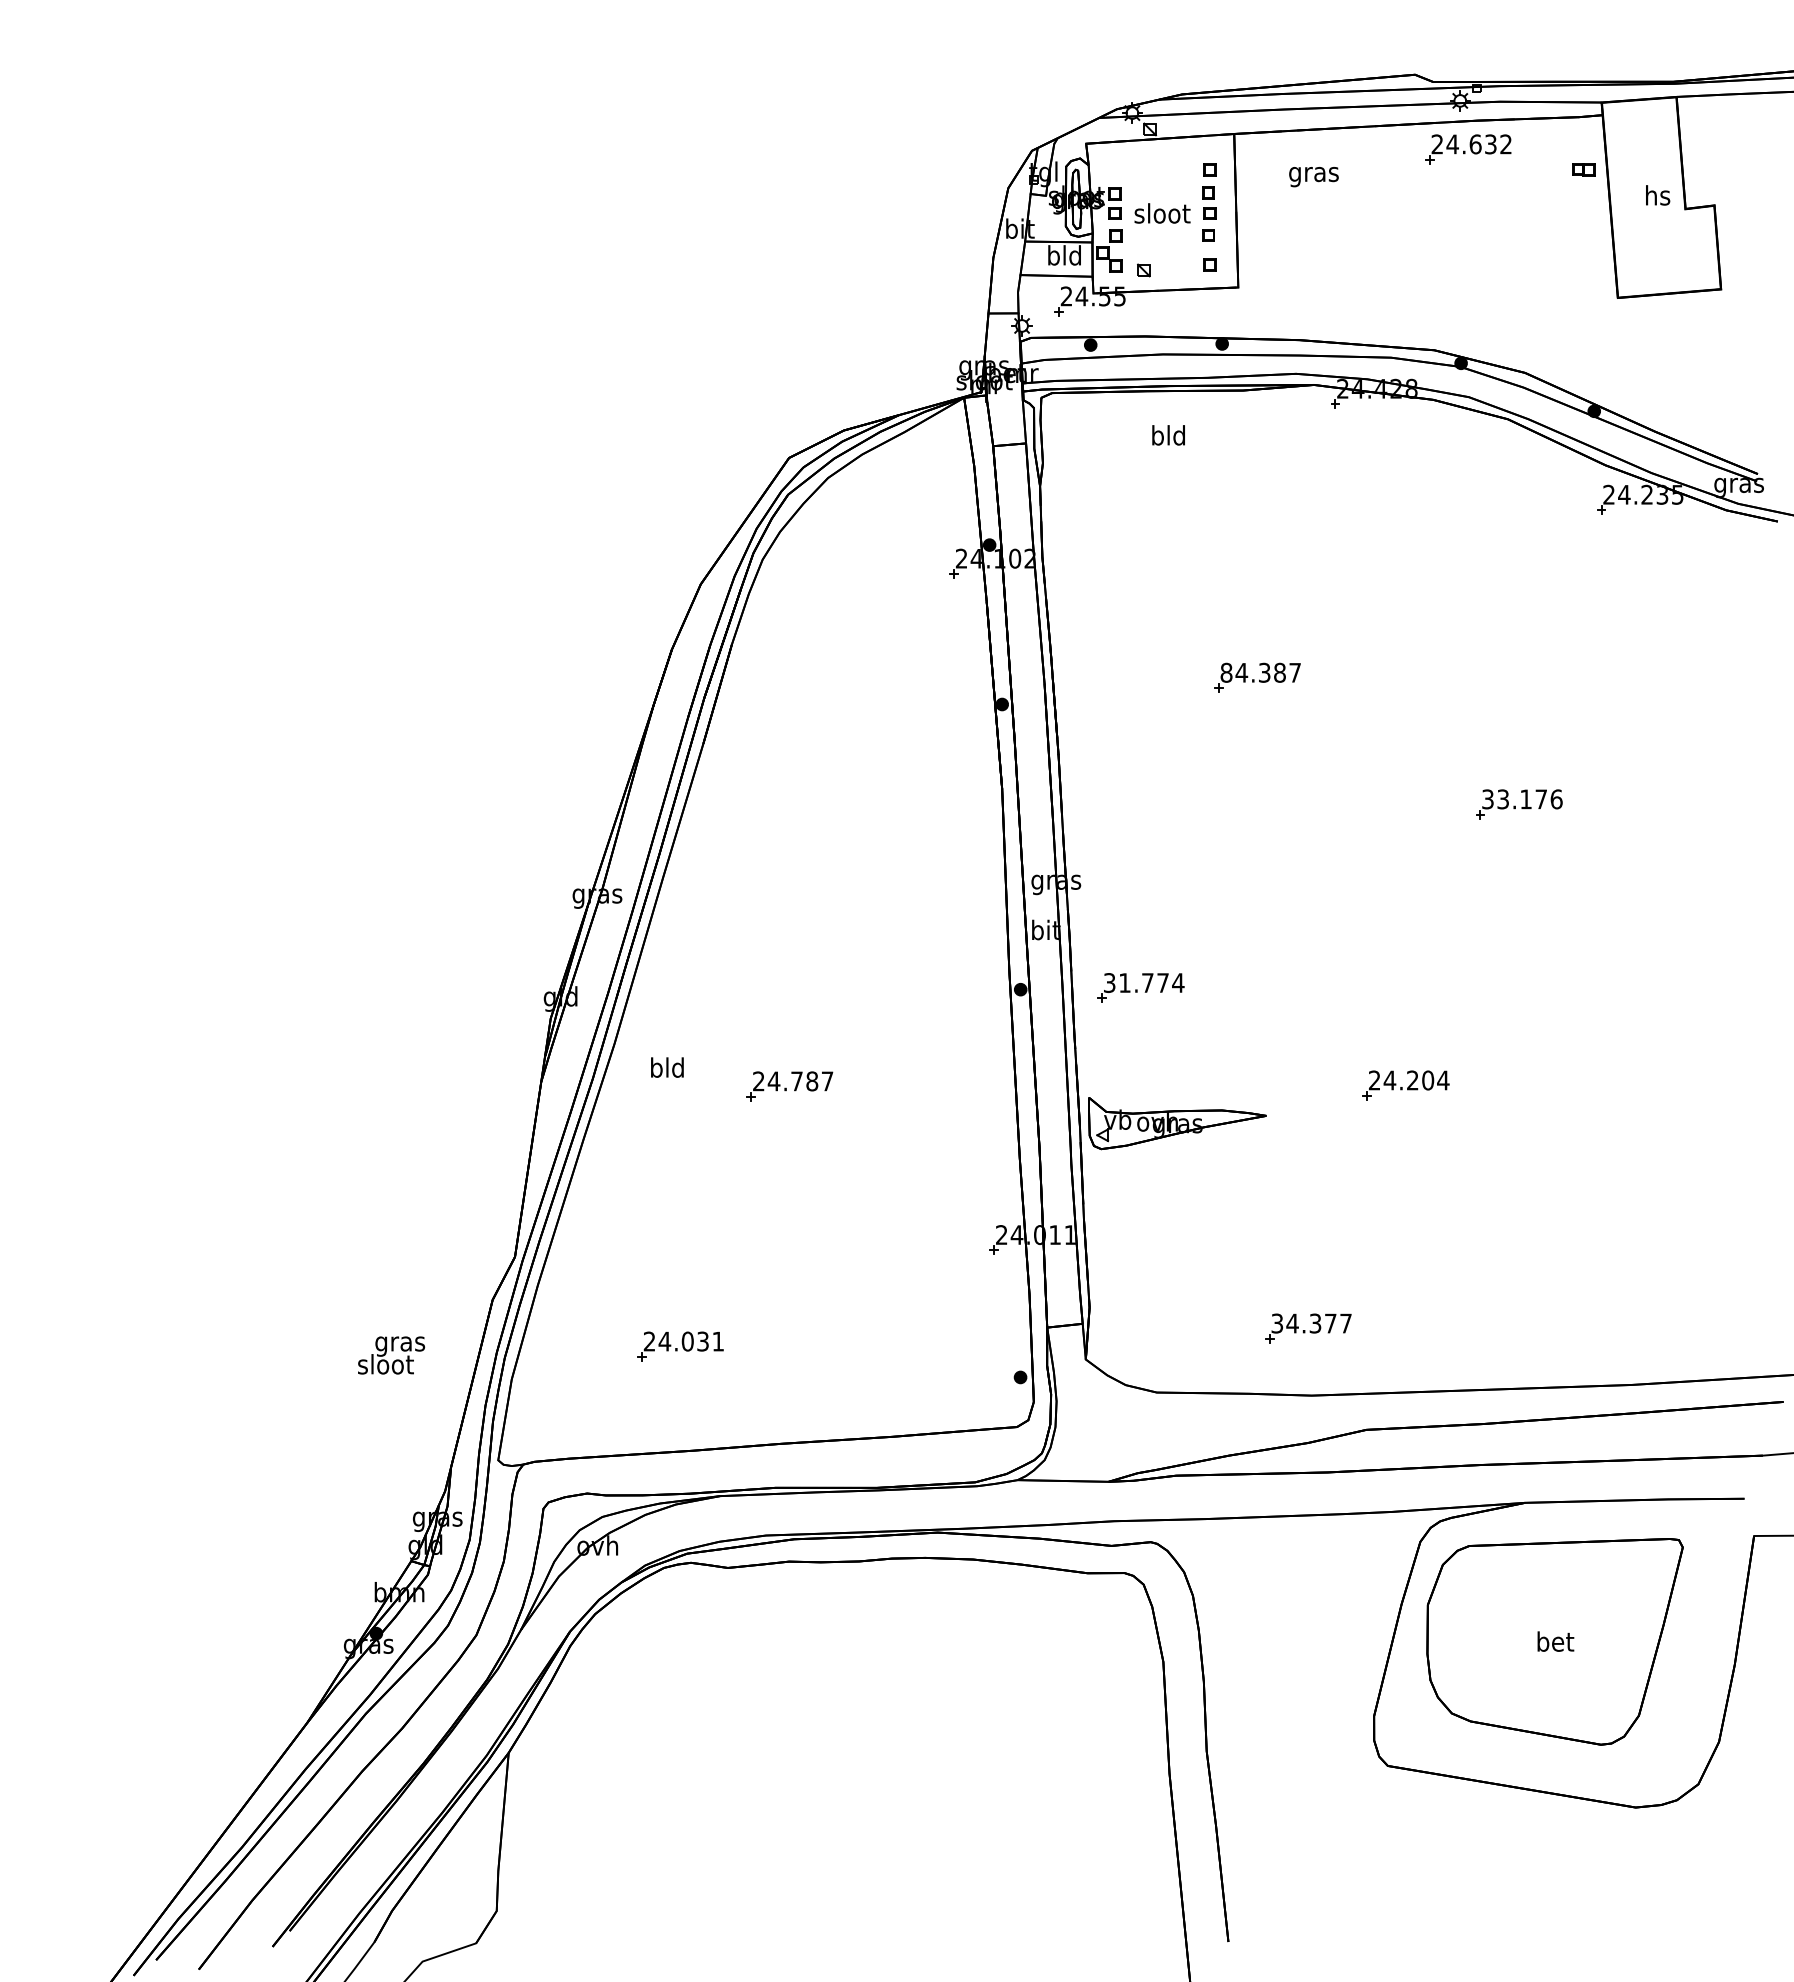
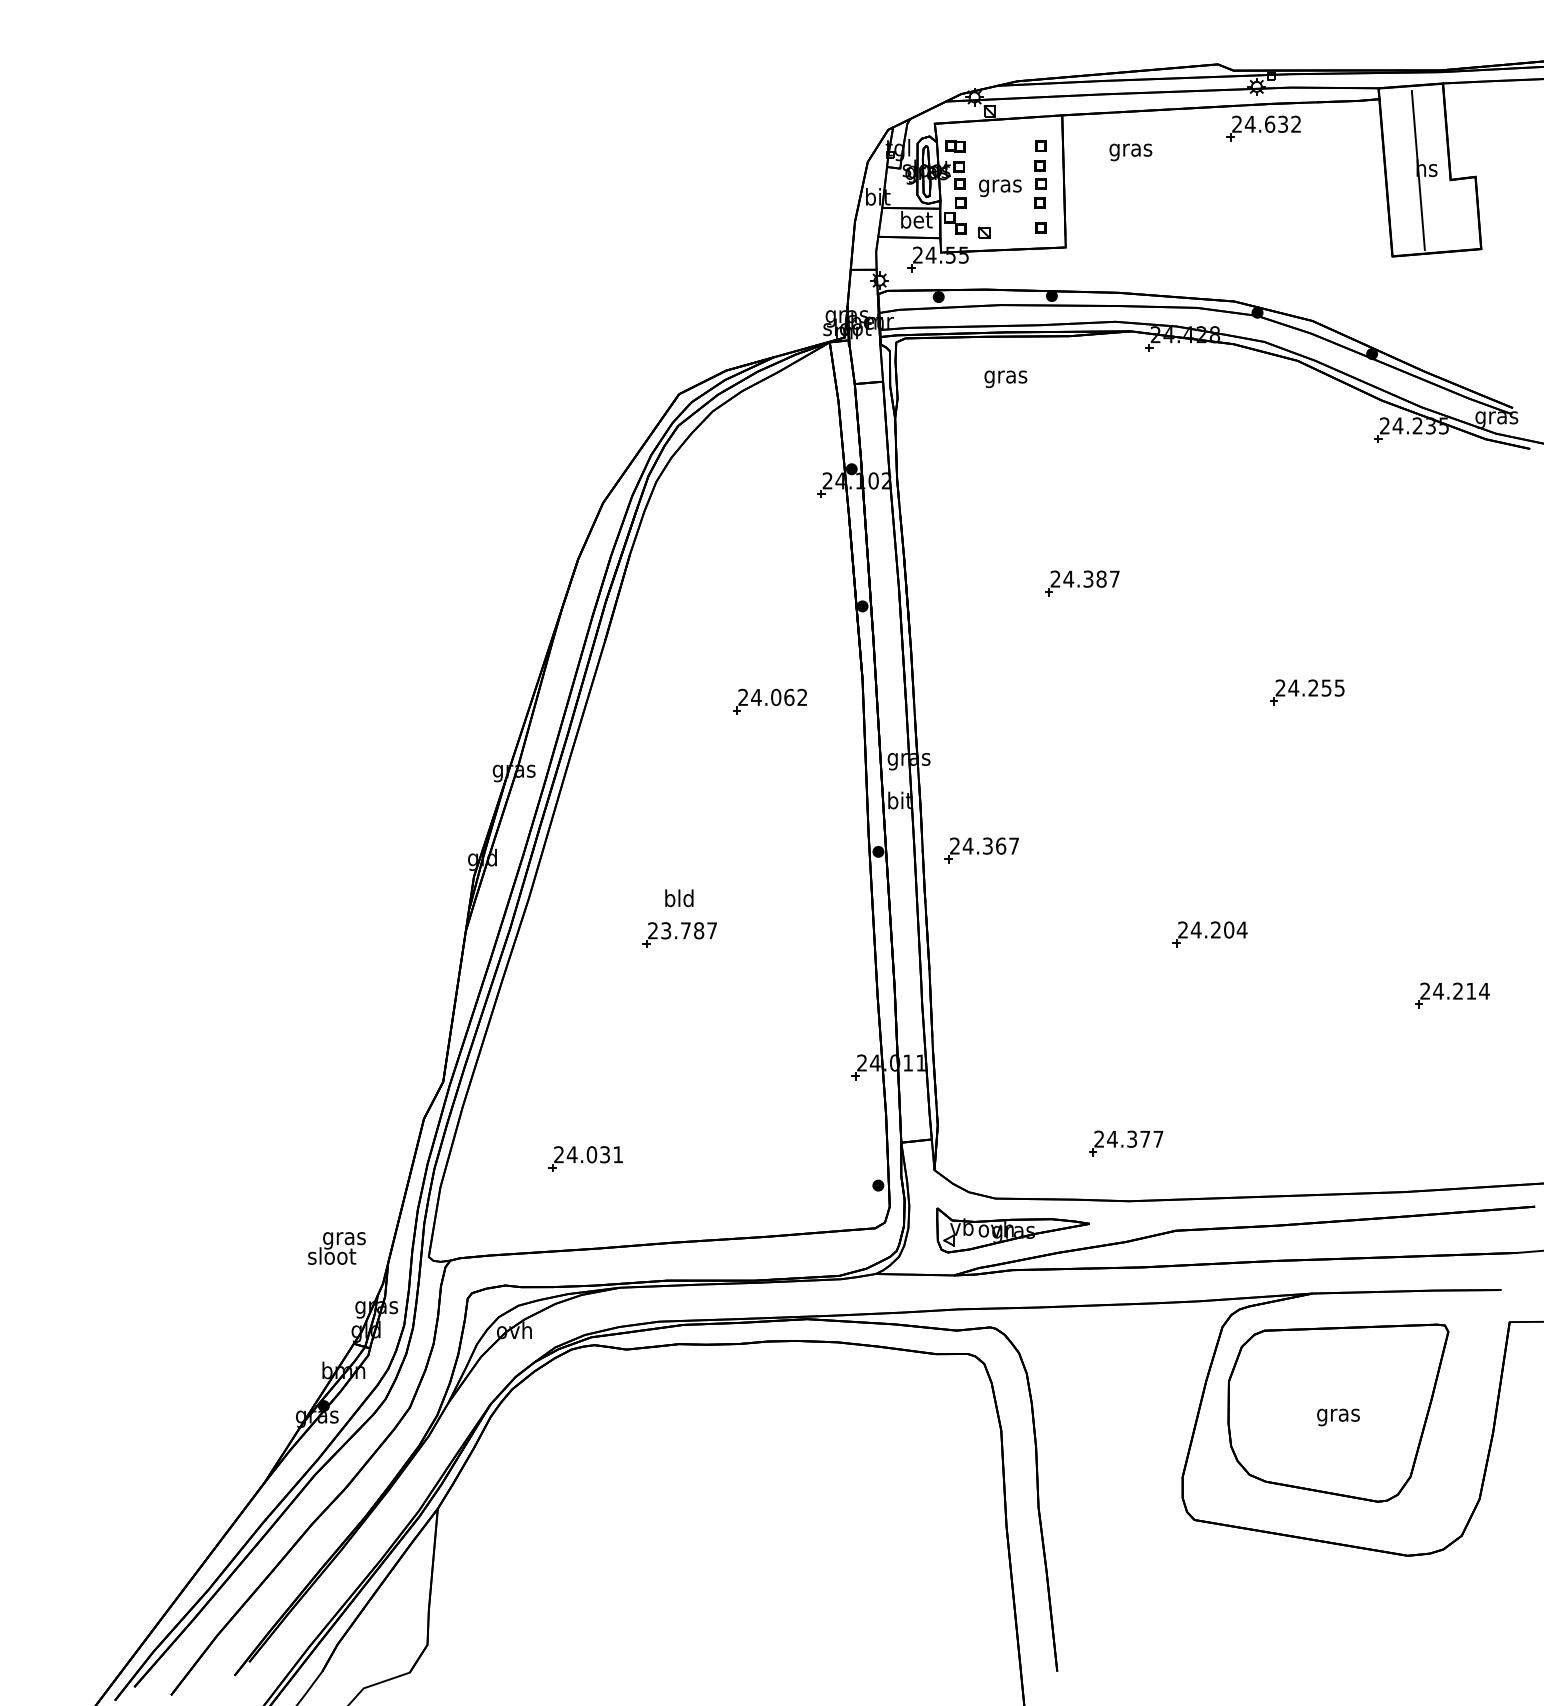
part: (1583, 169) -> (954, 145), moved
line: (1647, 197) -> (1417, 170), added
text: (1162, 215) -> (1000, 185), sloot -> gras
text: (1065, 255) -> (917, 219), bld -> bet
text: (1168, 437) -> (1005, 376), bld -> gras
text: (1226, 672) -> (1055, 578), 84.387 -> 24.387
text: (1522, 799) -> (1310, 688), 33.176 -> 24.255
part: (894, 814) -> (769, 701), added
text: (1144, 983) -> (985, 846), 31.774 -> 24.367
text: (667, 1067) -> (679, 898), moved
text: (773, 1081) -> (665, 930), 24.787 -> 23.787
part: (1177, 1123) -> (1013, 1230), moved
part: (1687, 1156) -> (1452, 995), added
text: (1277, 1323) -> (1099, 1139), 34.377 -> 24.377
text: (391, 1355) -> (336, 1248), moved
text: (1554, 1644) -> (1337, 1415), bet -> gras

